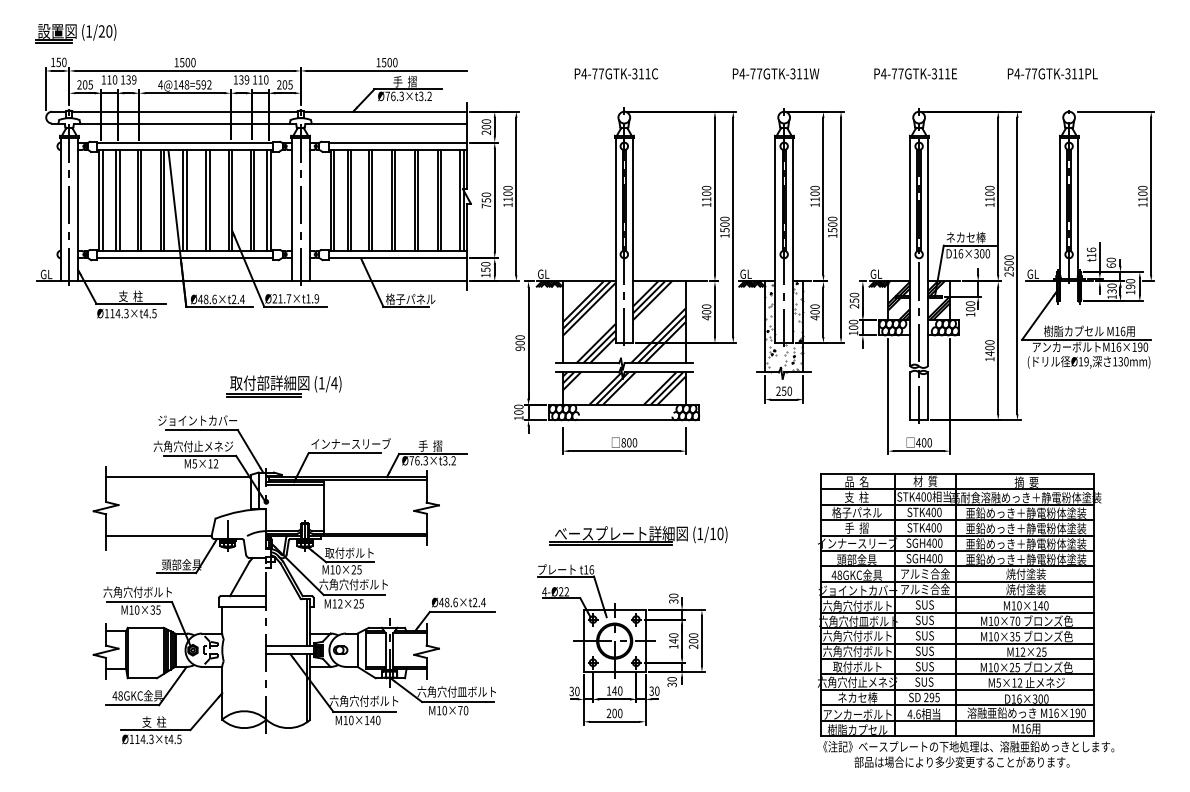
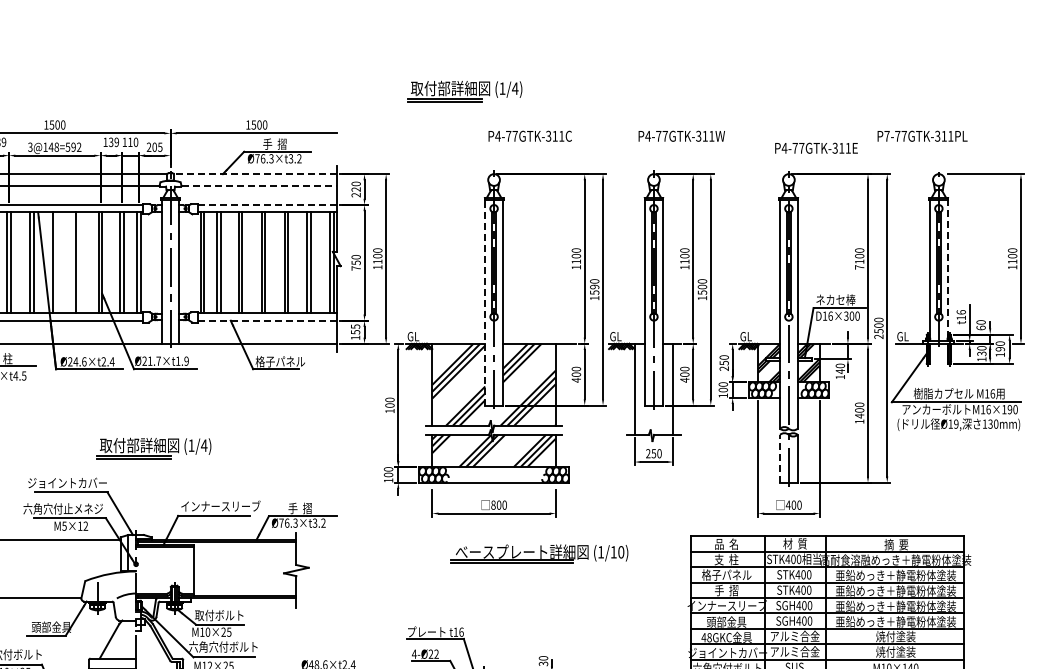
part: (594, 29) -> (464, 91), added
text: (615, 73) -> (529, 135), moved
text: (775, 73) -> (681, 135), moved
text: (915, 73) -> (816, 147), moved
text: (1017, 73) -> (887, 135), P4-77GTK-311PL -> P7-77GTK-311PL
text: (160, 84) -> (30, 146), 4@148=592 -> 3@148=592
line: (385, 111) -> (255, 173), solid -> dashed
line: (389, 123) -> (259, 185), solid -> dashed
text: (486, 126) -> (356, 188), 200 -> 220
line: (398, 142) -> (268, 204), solid -> dashed
line: (186, 200) -> (56, 262), removed
line: (209, 200) -> (79, 262), removed
text: (989, 204) -> (859, 266), 1100 -> 7100
line: (1077, 206) -> (947, 268), solid -> dashed
text: (724, 224) -> (594, 286), 1500 -> 1590
line: (615, 240) -> (485, 302), solid -> dashed
line: (398, 258) -> (268, 320), solid -> dashed
text: (485, 264) -> (355, 326), 150 -> 155
text: (203, 299) -> (73, 361), Ø48.6×t2.4 -> Ø24.6×t2.4
text: (970, 308) -> (840, 370), 100 -> 140
hatch: (783, 327) -> (653, 389), removed
text: (519, 348) -> (389, 410), 900 -> 100
line: (910, 396) -> (780, 458), solid -> dashed
part: (638, 535) -> (539, 553), moved

